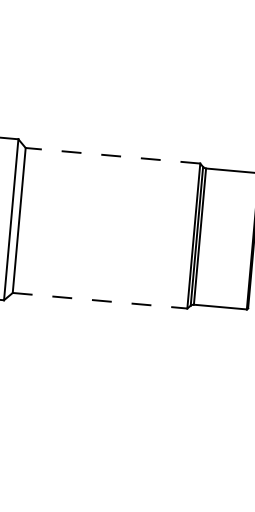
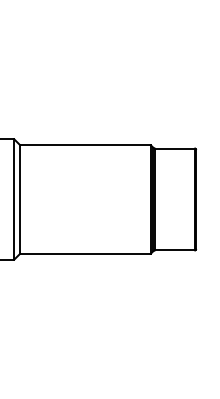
line: (112, 156) -> (85, 145), dashed -> solid
line: (101, 300) -> (86, 253), dashed -> solid

